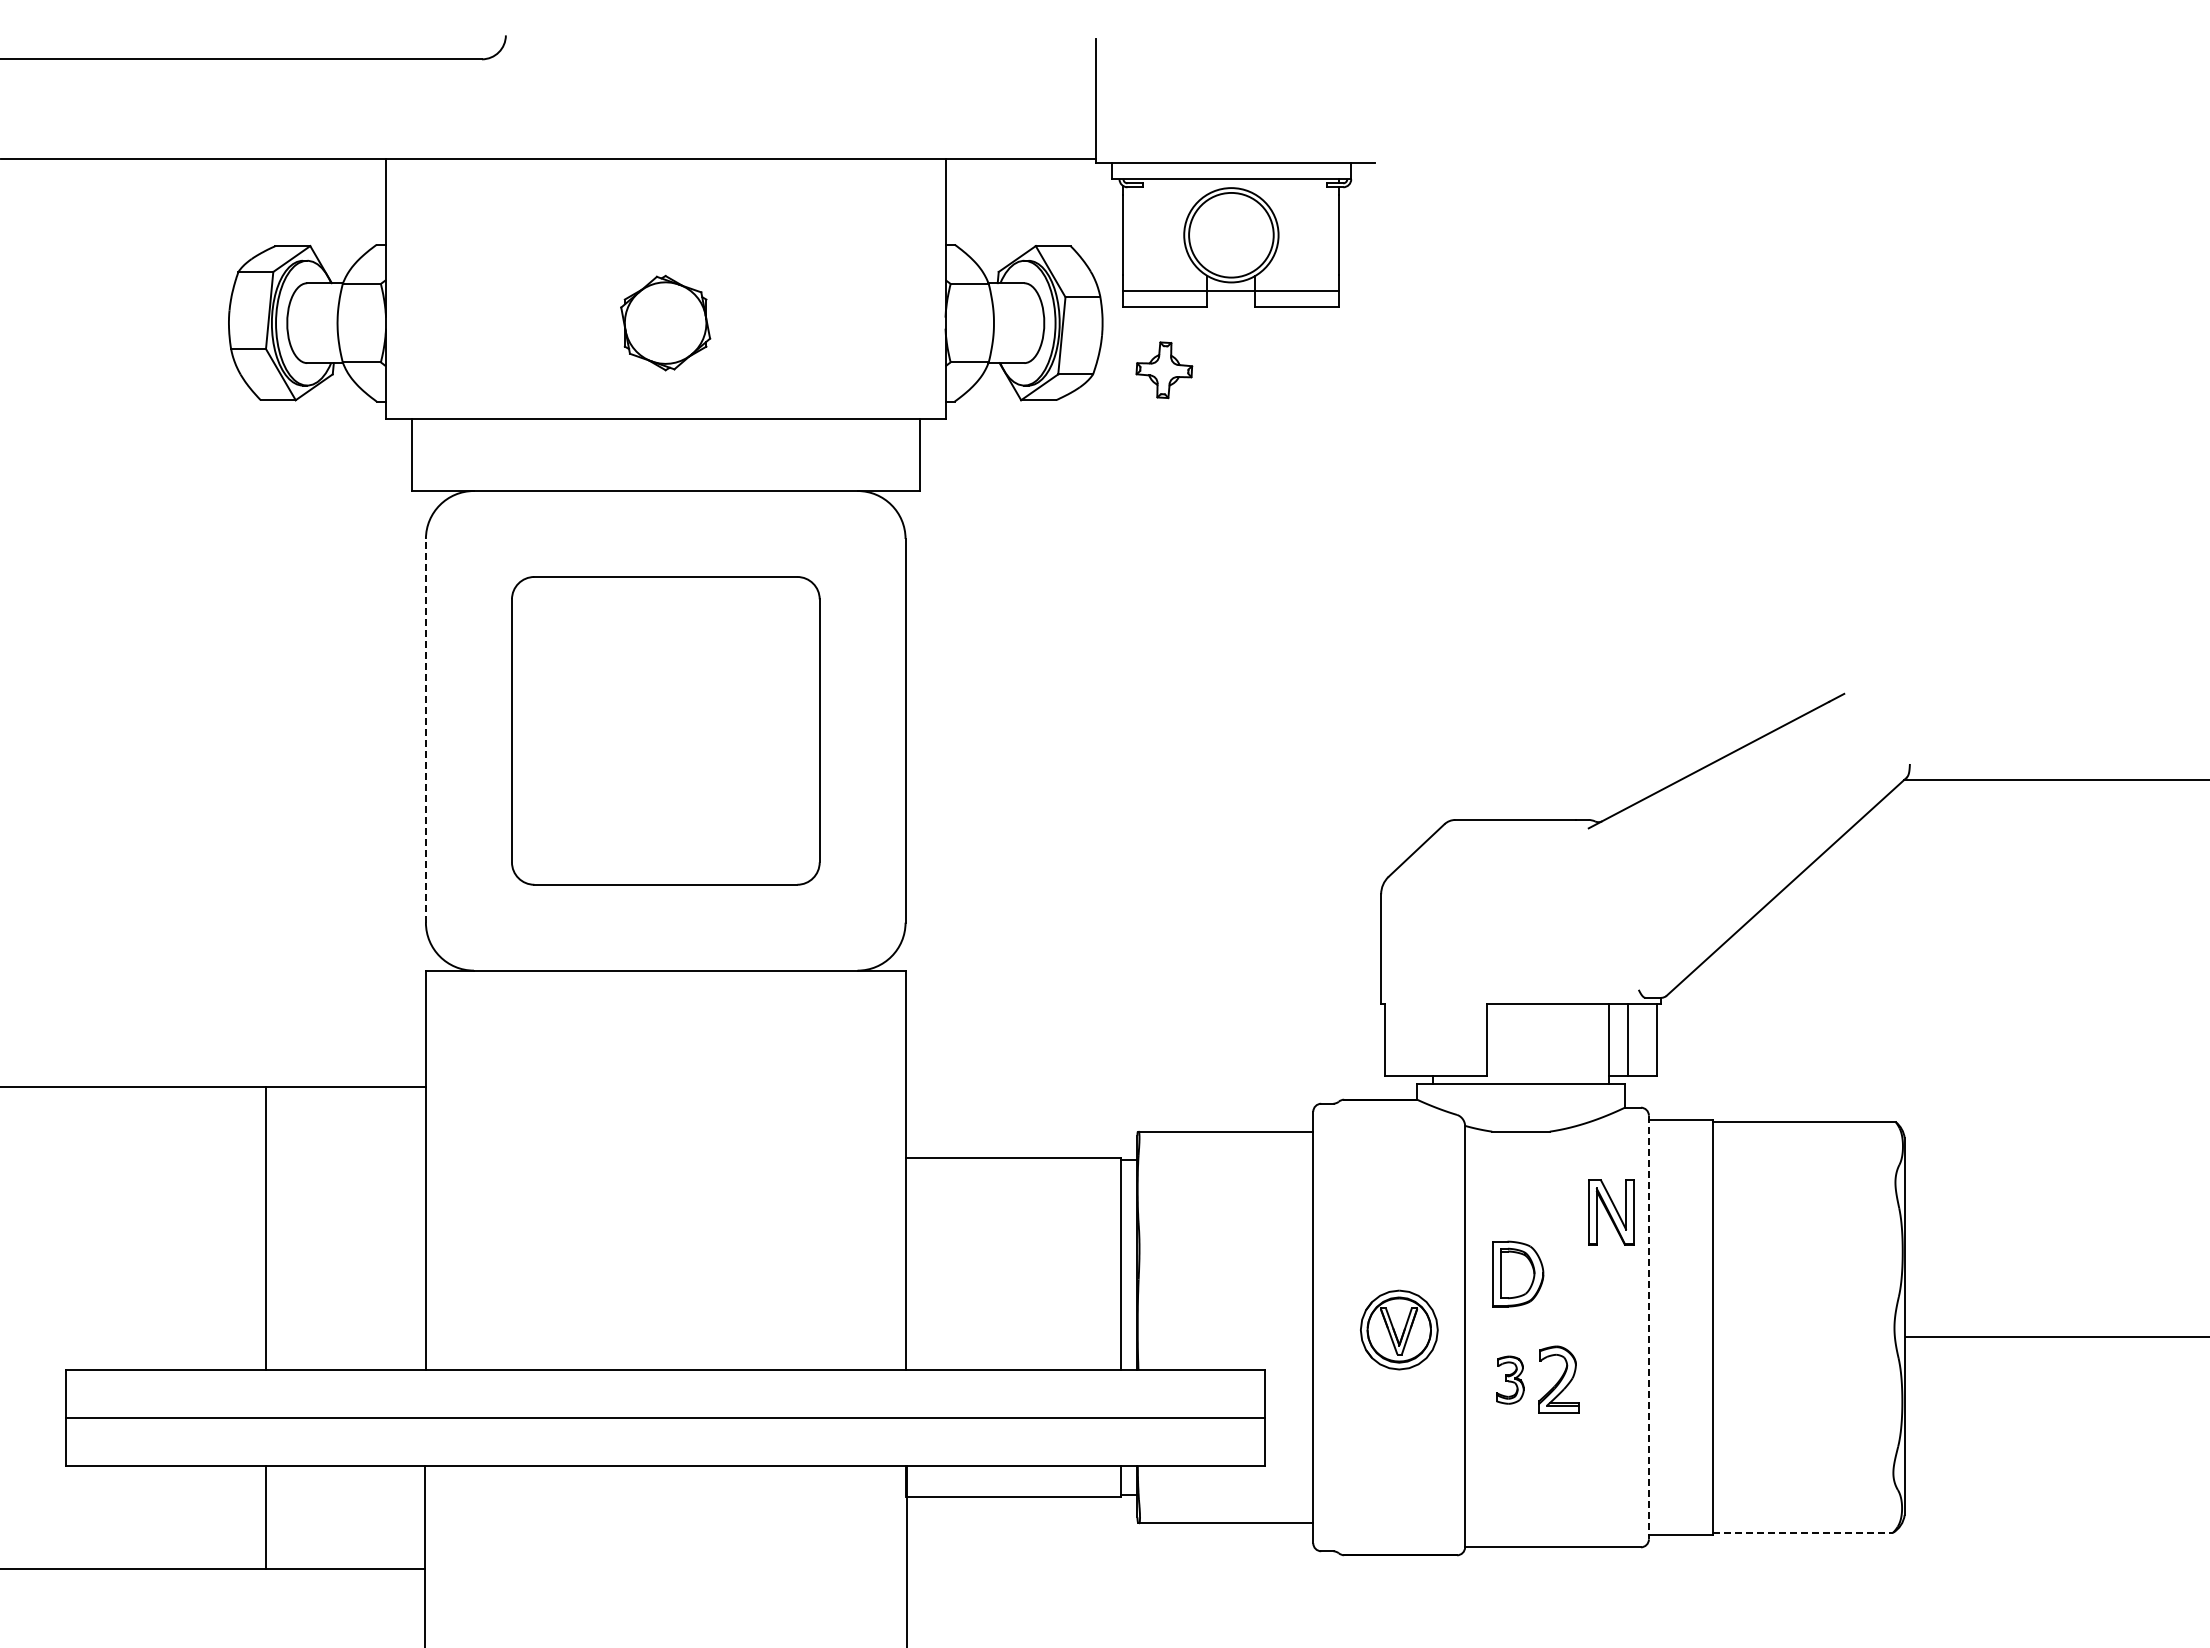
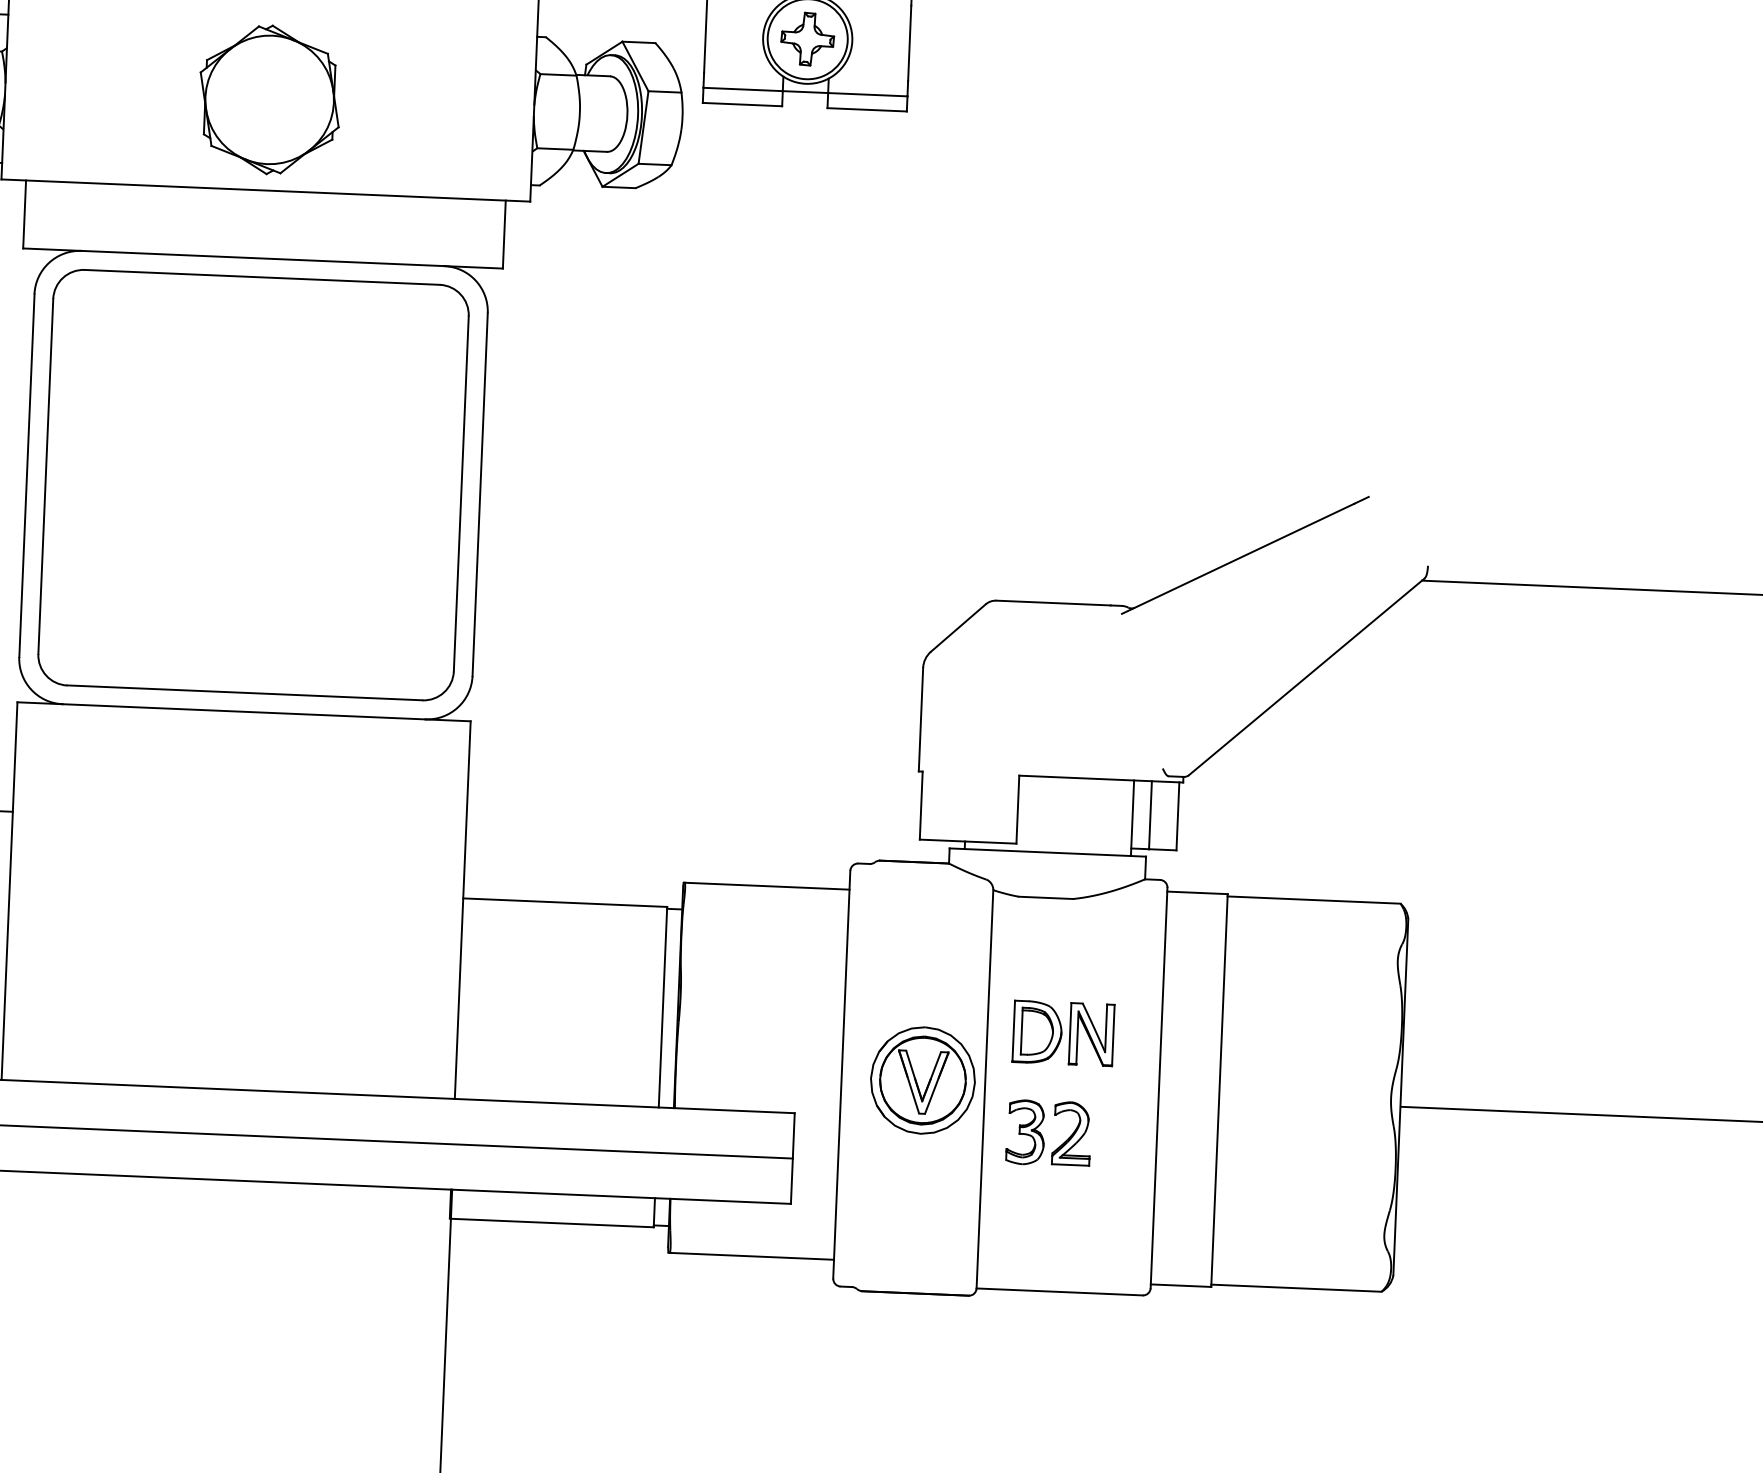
part: (665, 322) -> (269, 99), size x1.67
part: (1164, 370) -> (807, 39), moved
line: (426, 730) -> (27, 475), dashed -> solid
part: (665, 730) -> (253, 484), size x1.43
part: (1611, 1212) -> (1091, 1035), moved
line: (1648, 1327) -> (1158, 1087), dashed -> solid
part: (1399, 1329) -> (923, 1080), size x1.43
part: (1510, 1379) -> (1026, 1131), size x1.43
line: (1803, 1532) -> (1297, 1287), dashed -> solid

